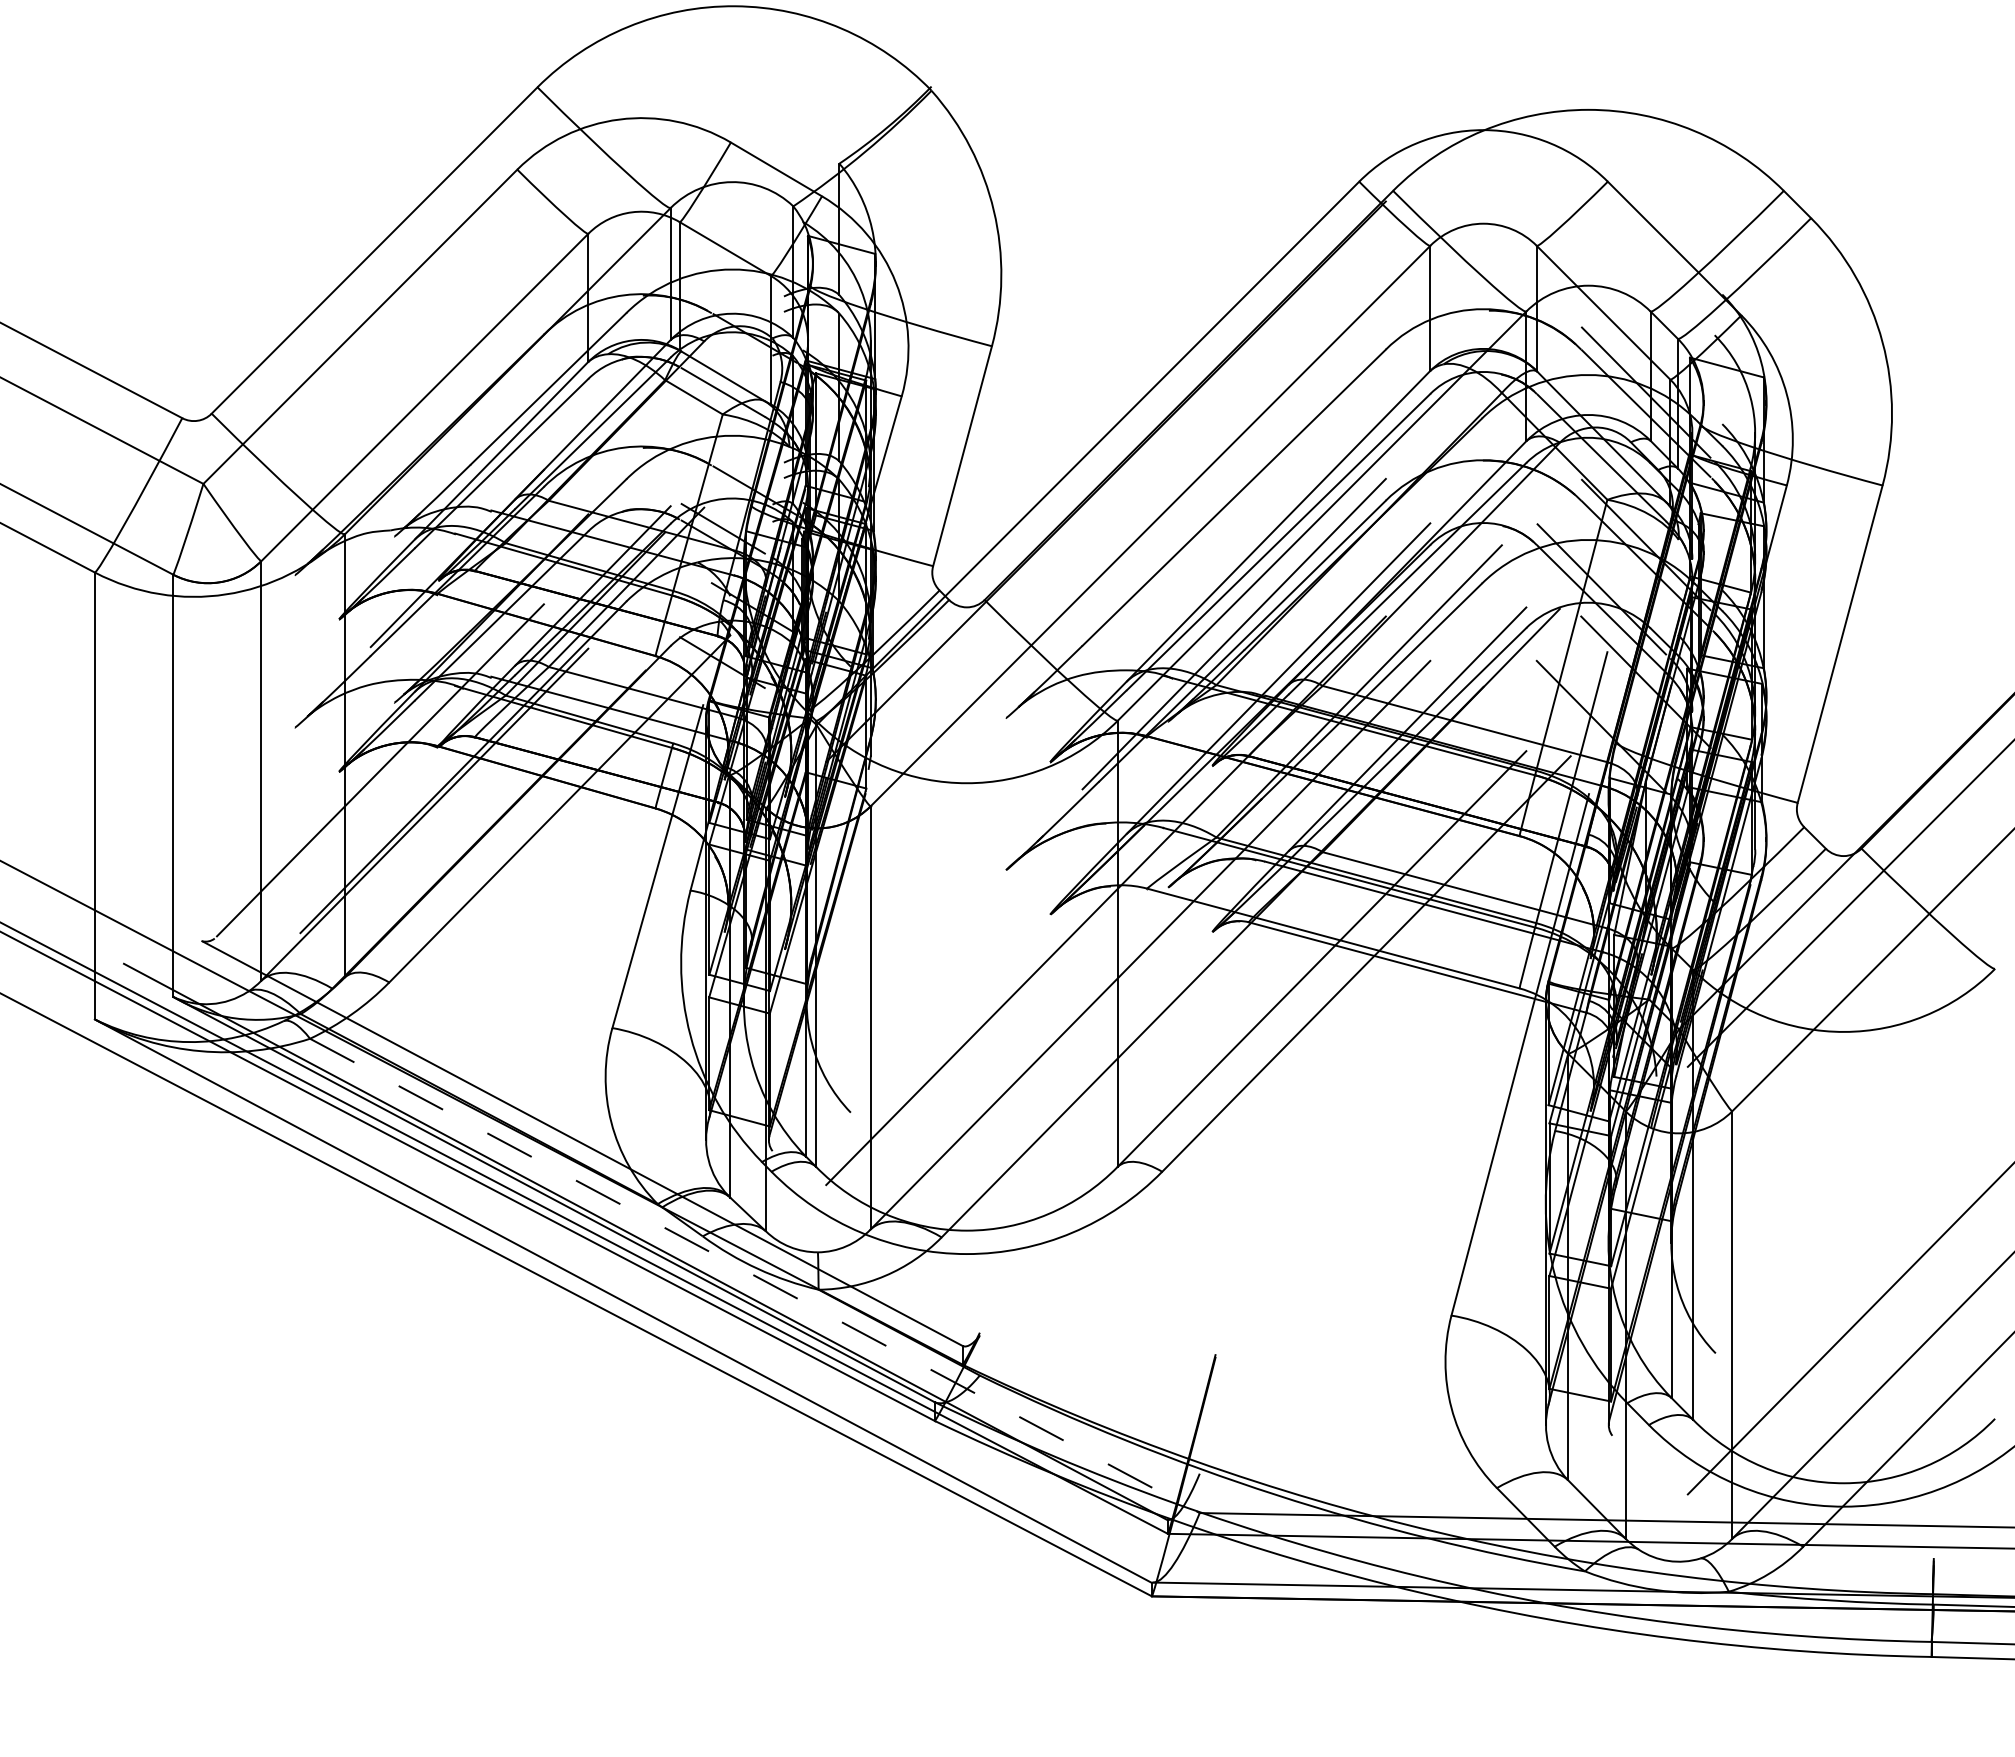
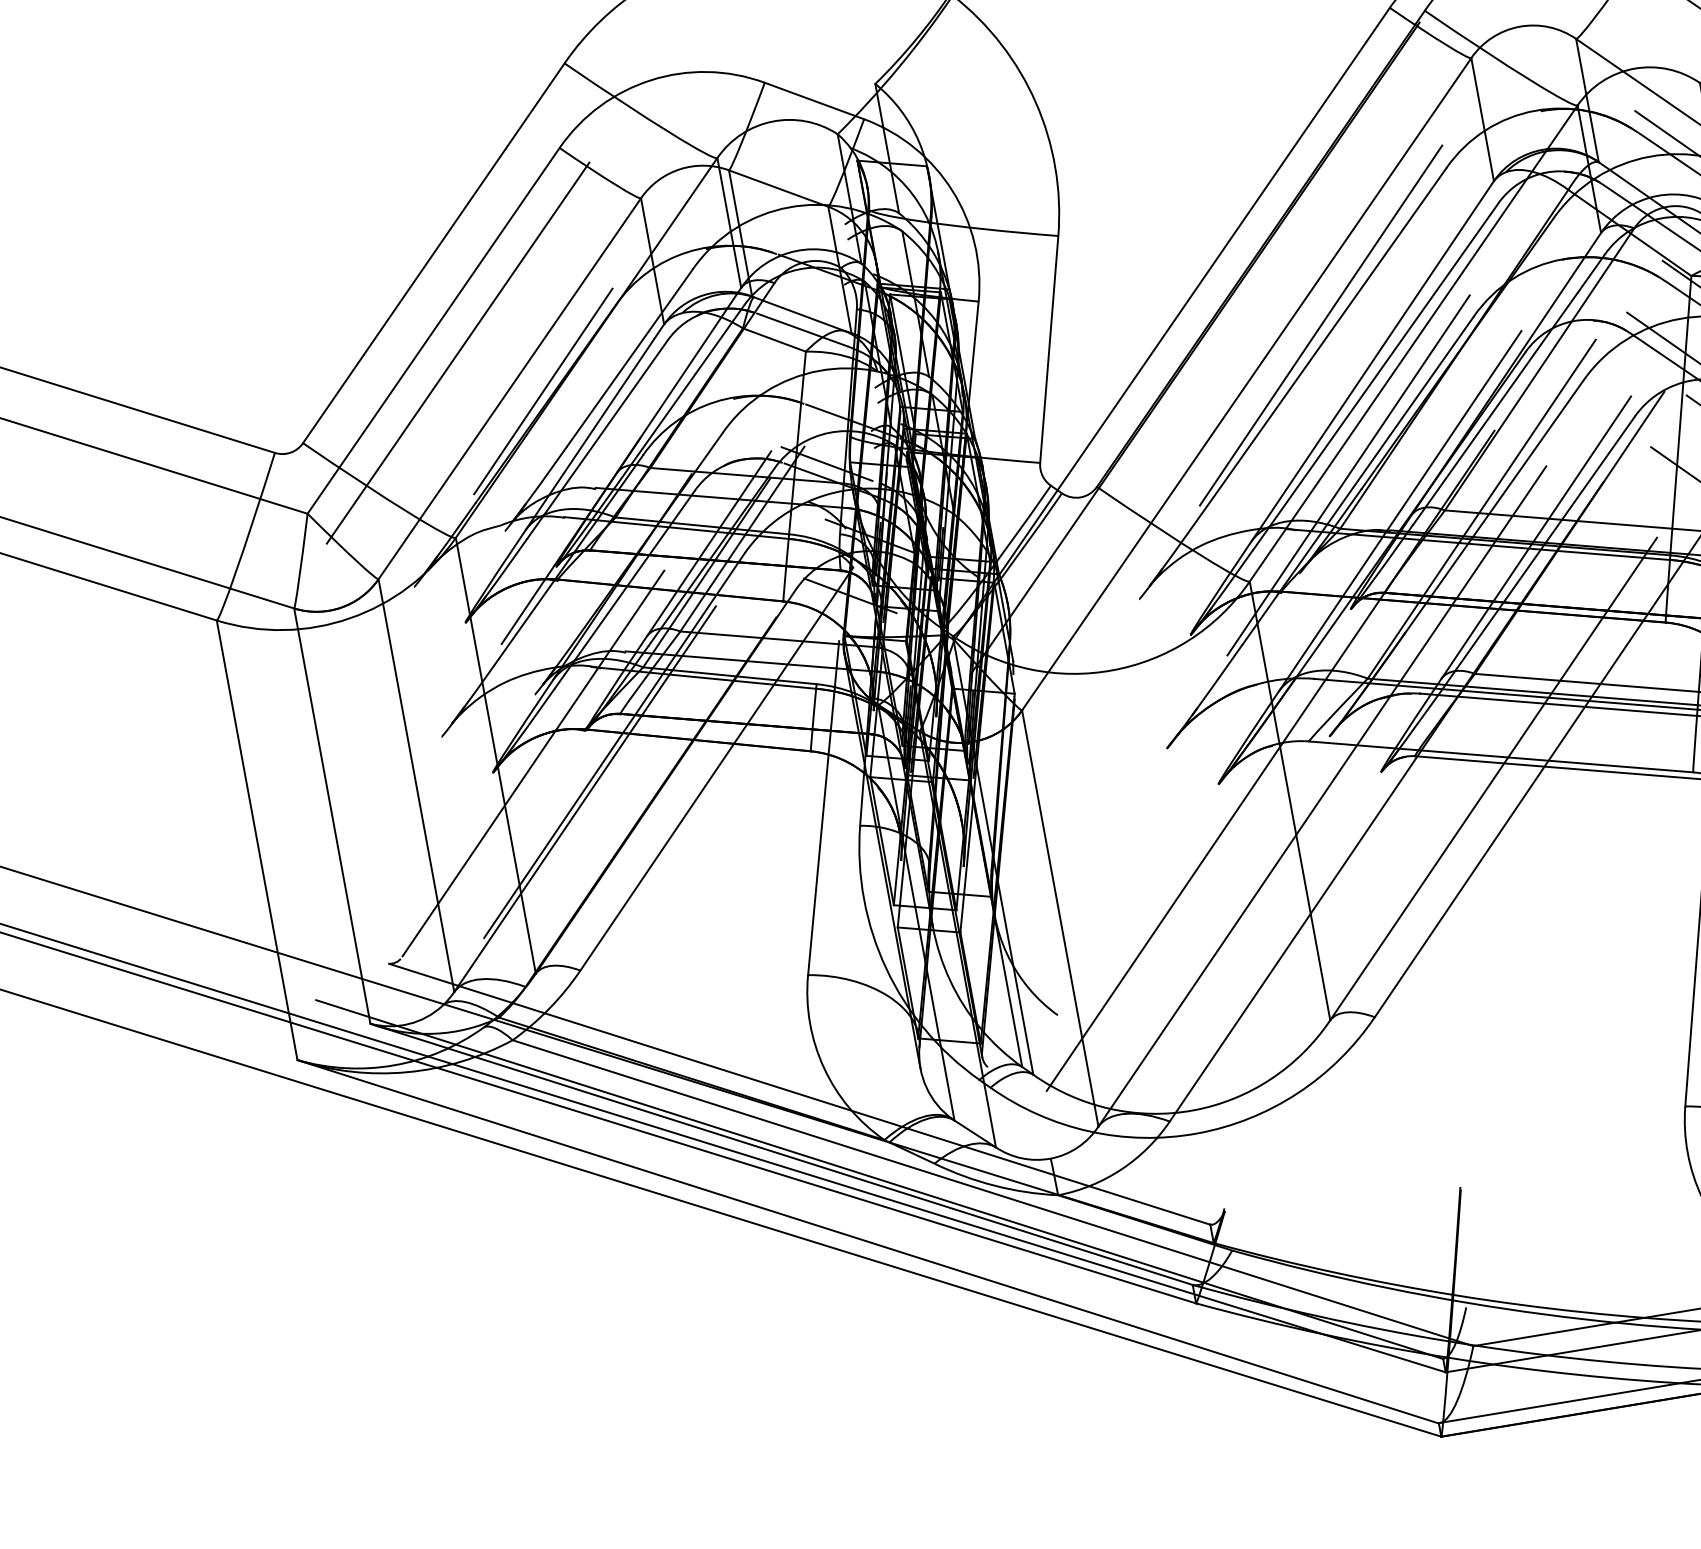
line: (380, 352) -> (458, 352), added
line: (456, 405) -> (542, 390), added
line: (1233, 481) -> (1320, 325), added
line: (755, 1276) -> (993, 1193), dashed -> solid

